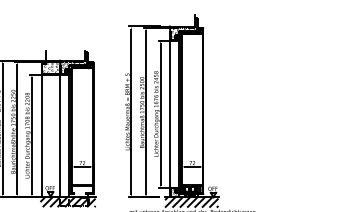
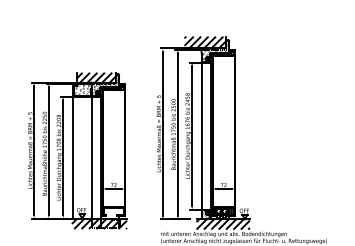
hatch: (173, 20) -> (204, 42), added
hatch: (65, 55) -> (96, 77), added

